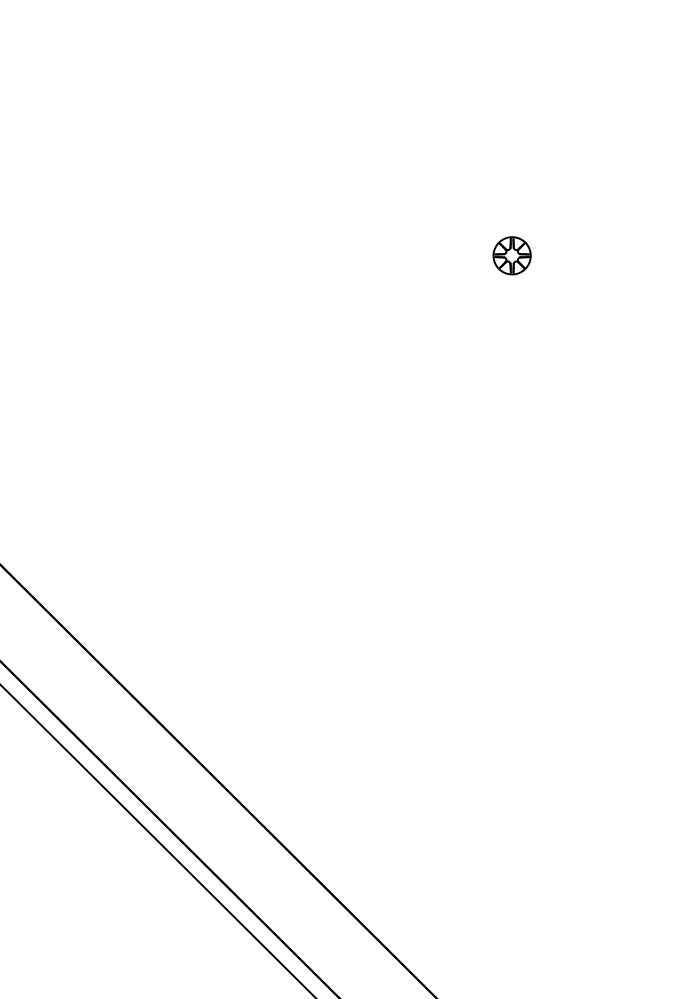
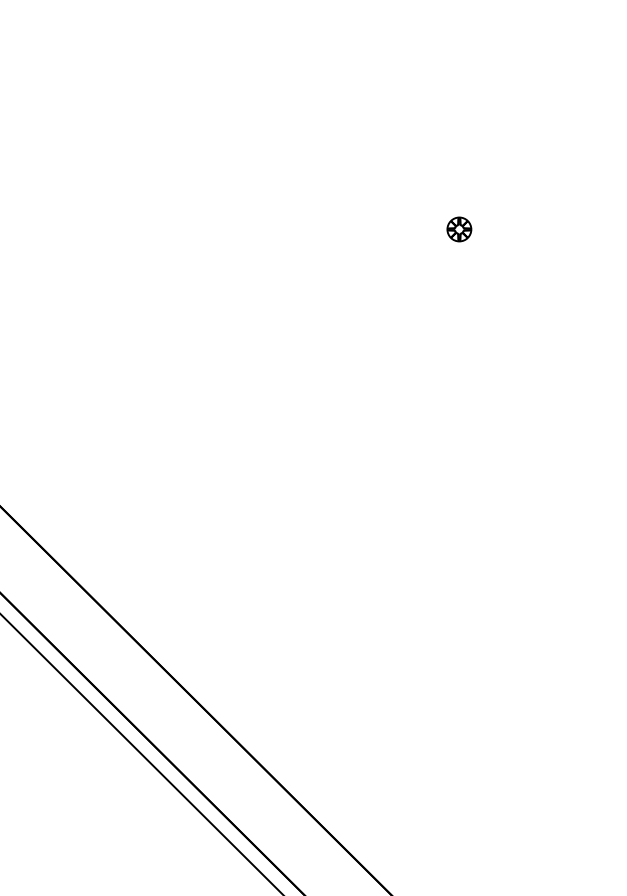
part: (512, 255) -> (459, 229), size x0.71

